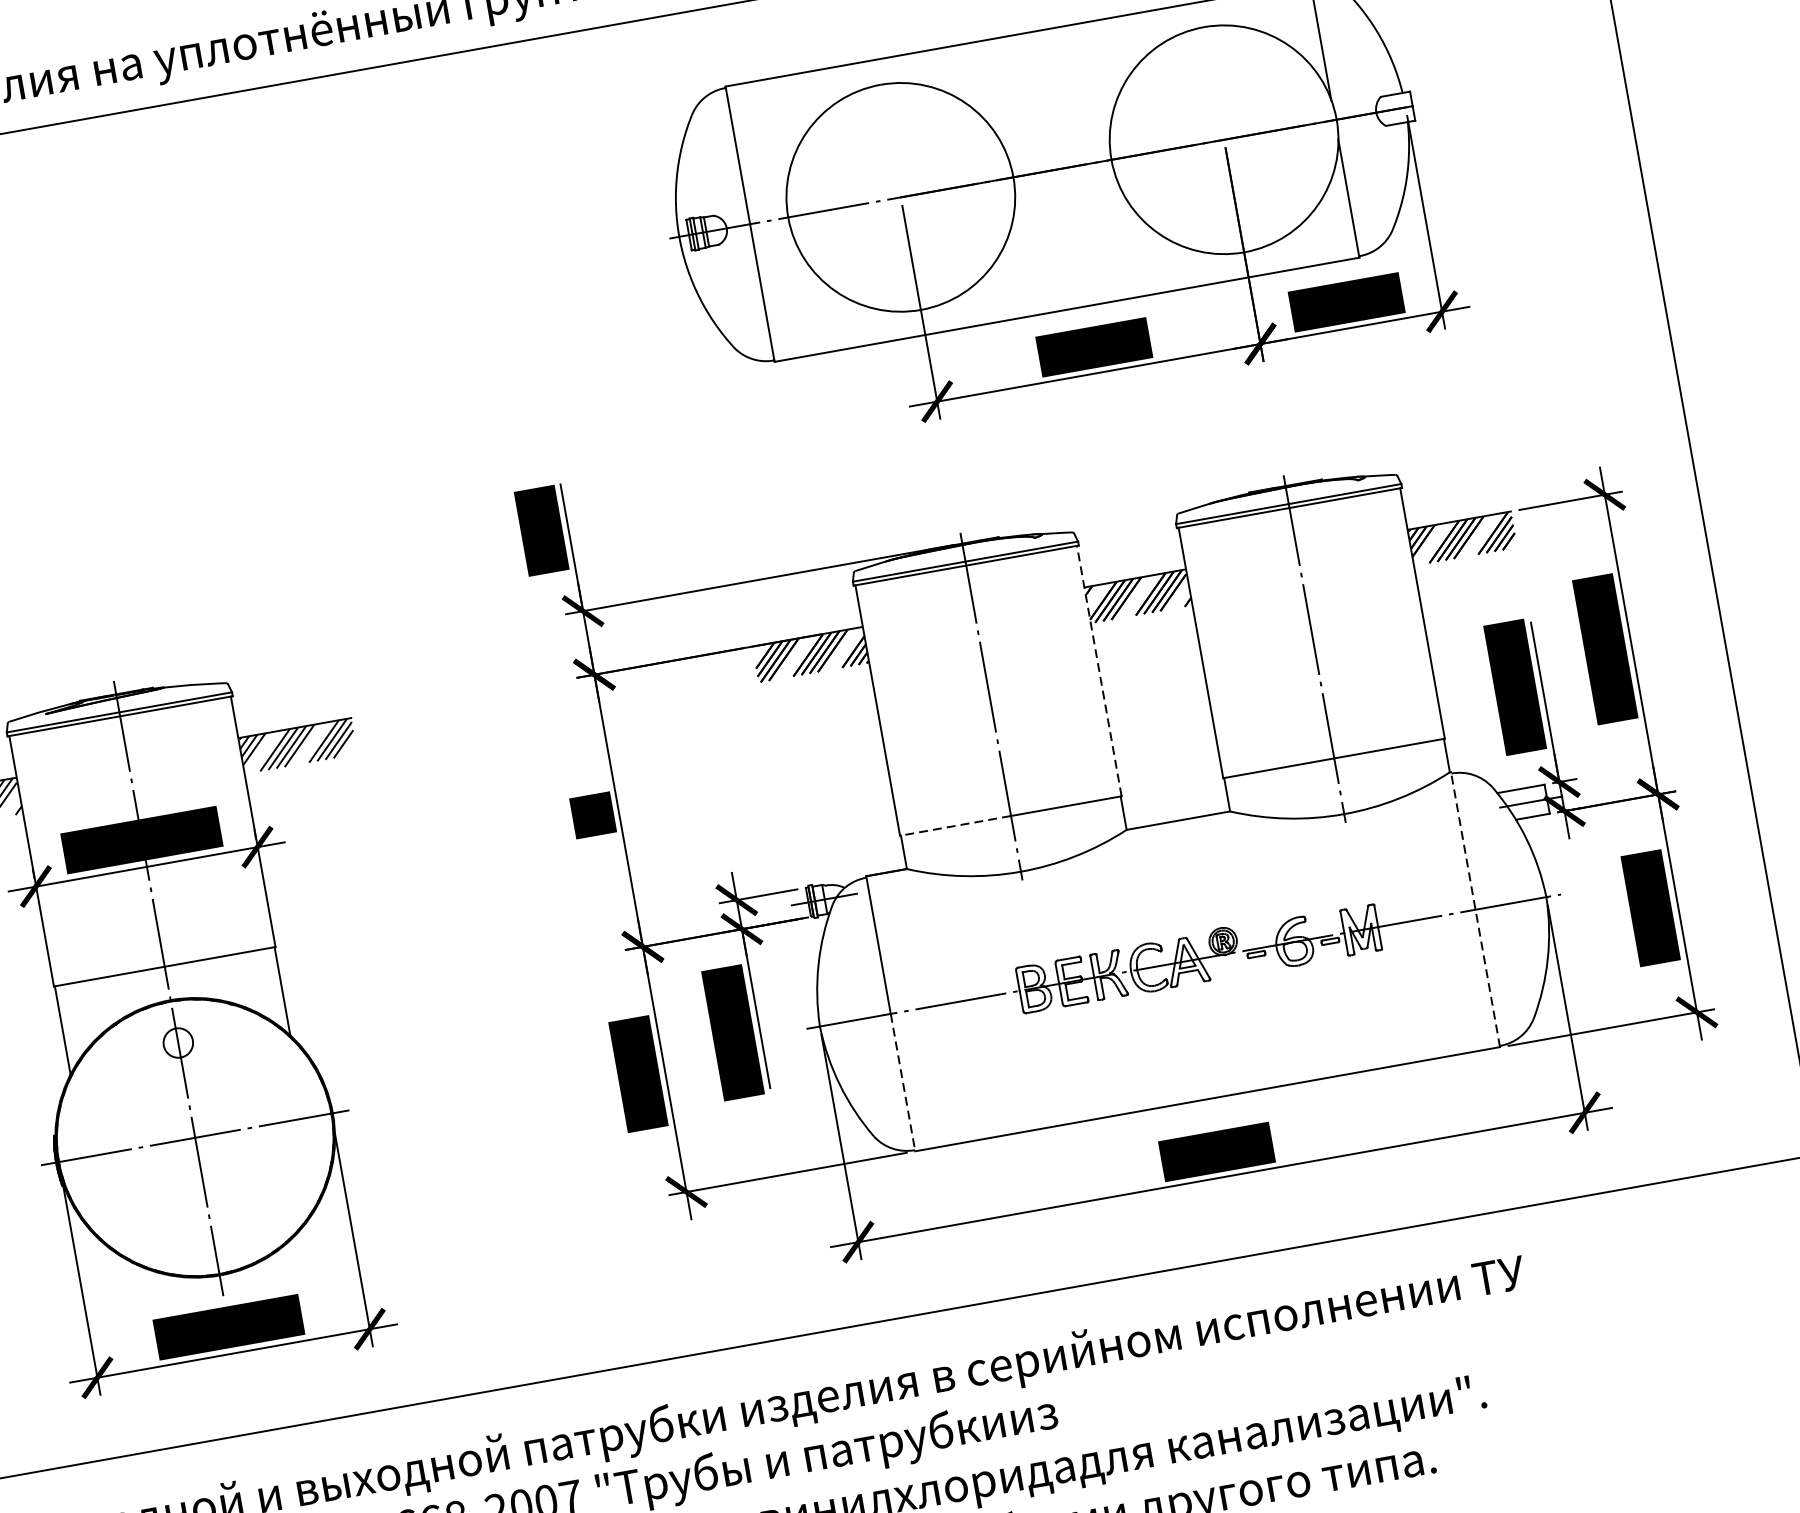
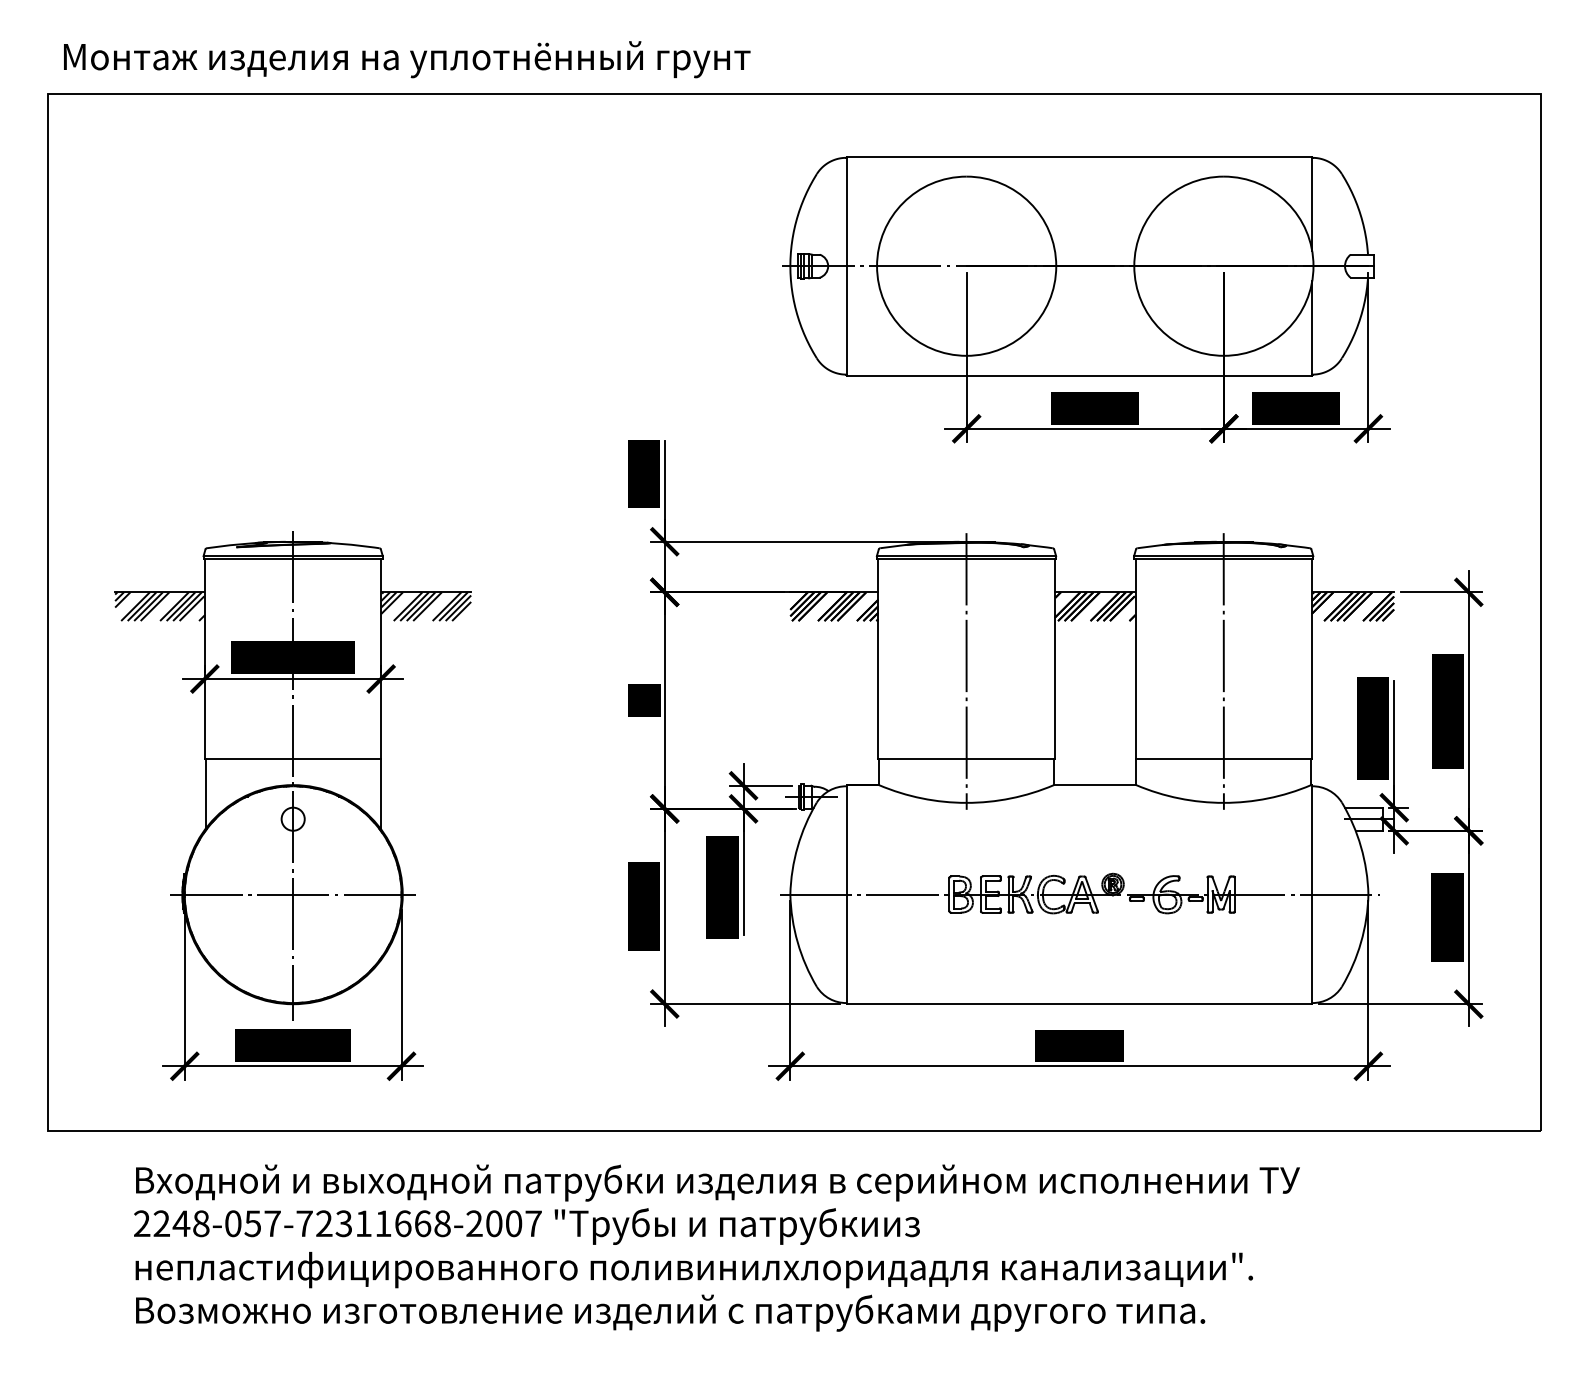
line: (1099, 670) -> (1054, 658), dashed -> solid
line: (954, 826) -> (921, 758), dashed -> solid
line: (1476, 909) -> (1312, 894), dashed -> solid
line: (902, 1082) -> (846, 949), dashed -> solid

